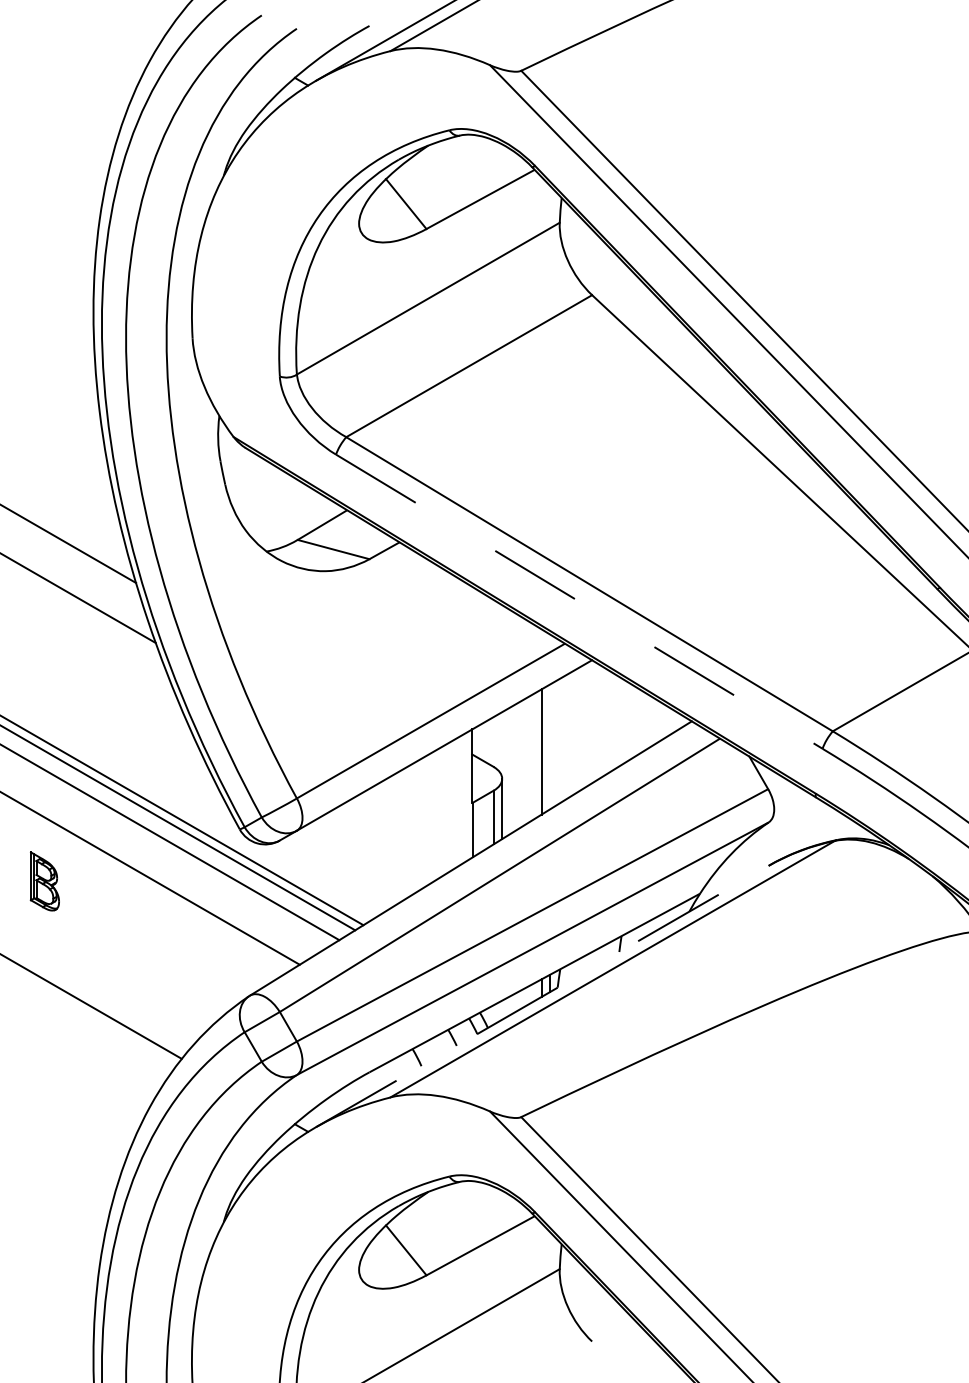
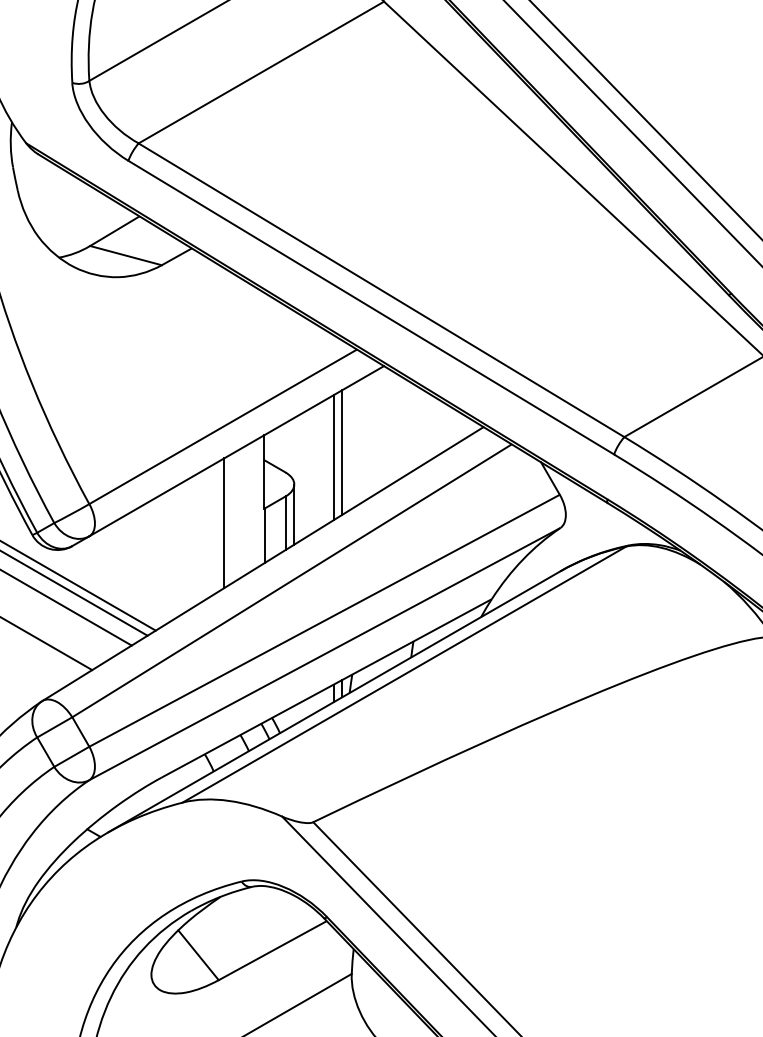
line: (579, 602) -> (371, 308), dashed -> solid
line: (550, 746) -> (342, 452), added
line: (432, 817) -> (224, 523), added
line: (542, 996) -> (334, 701), dashed -> solid

